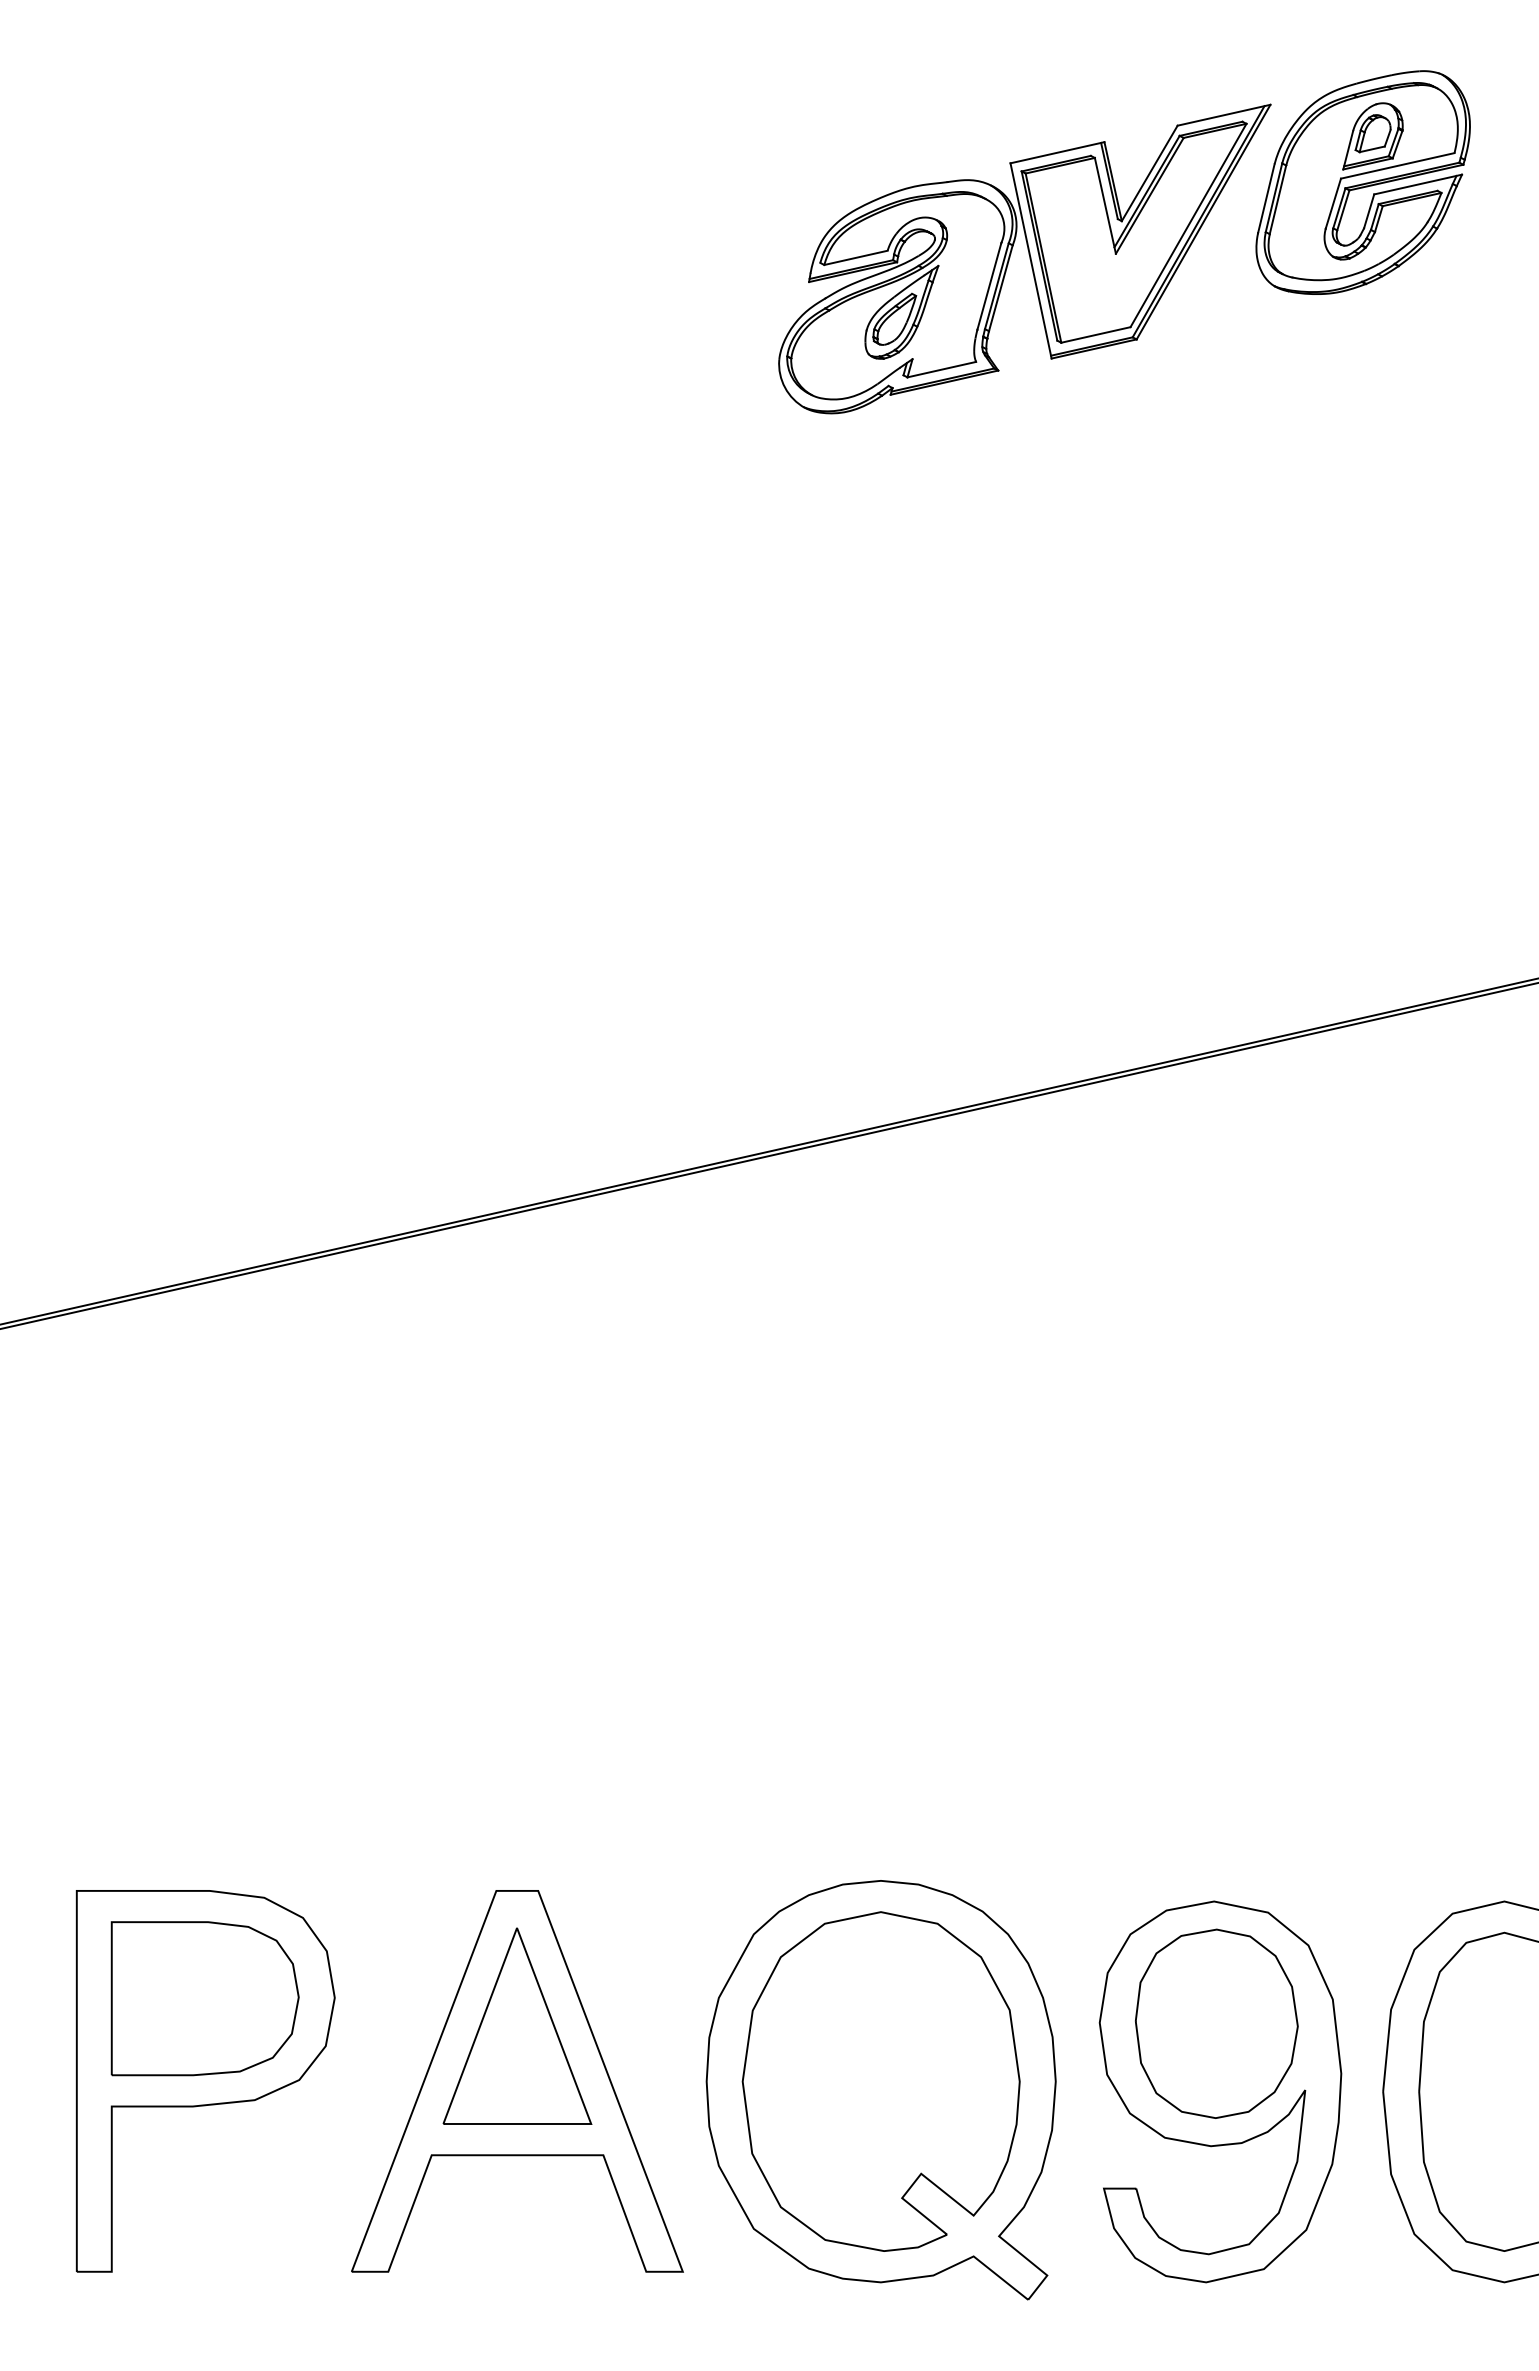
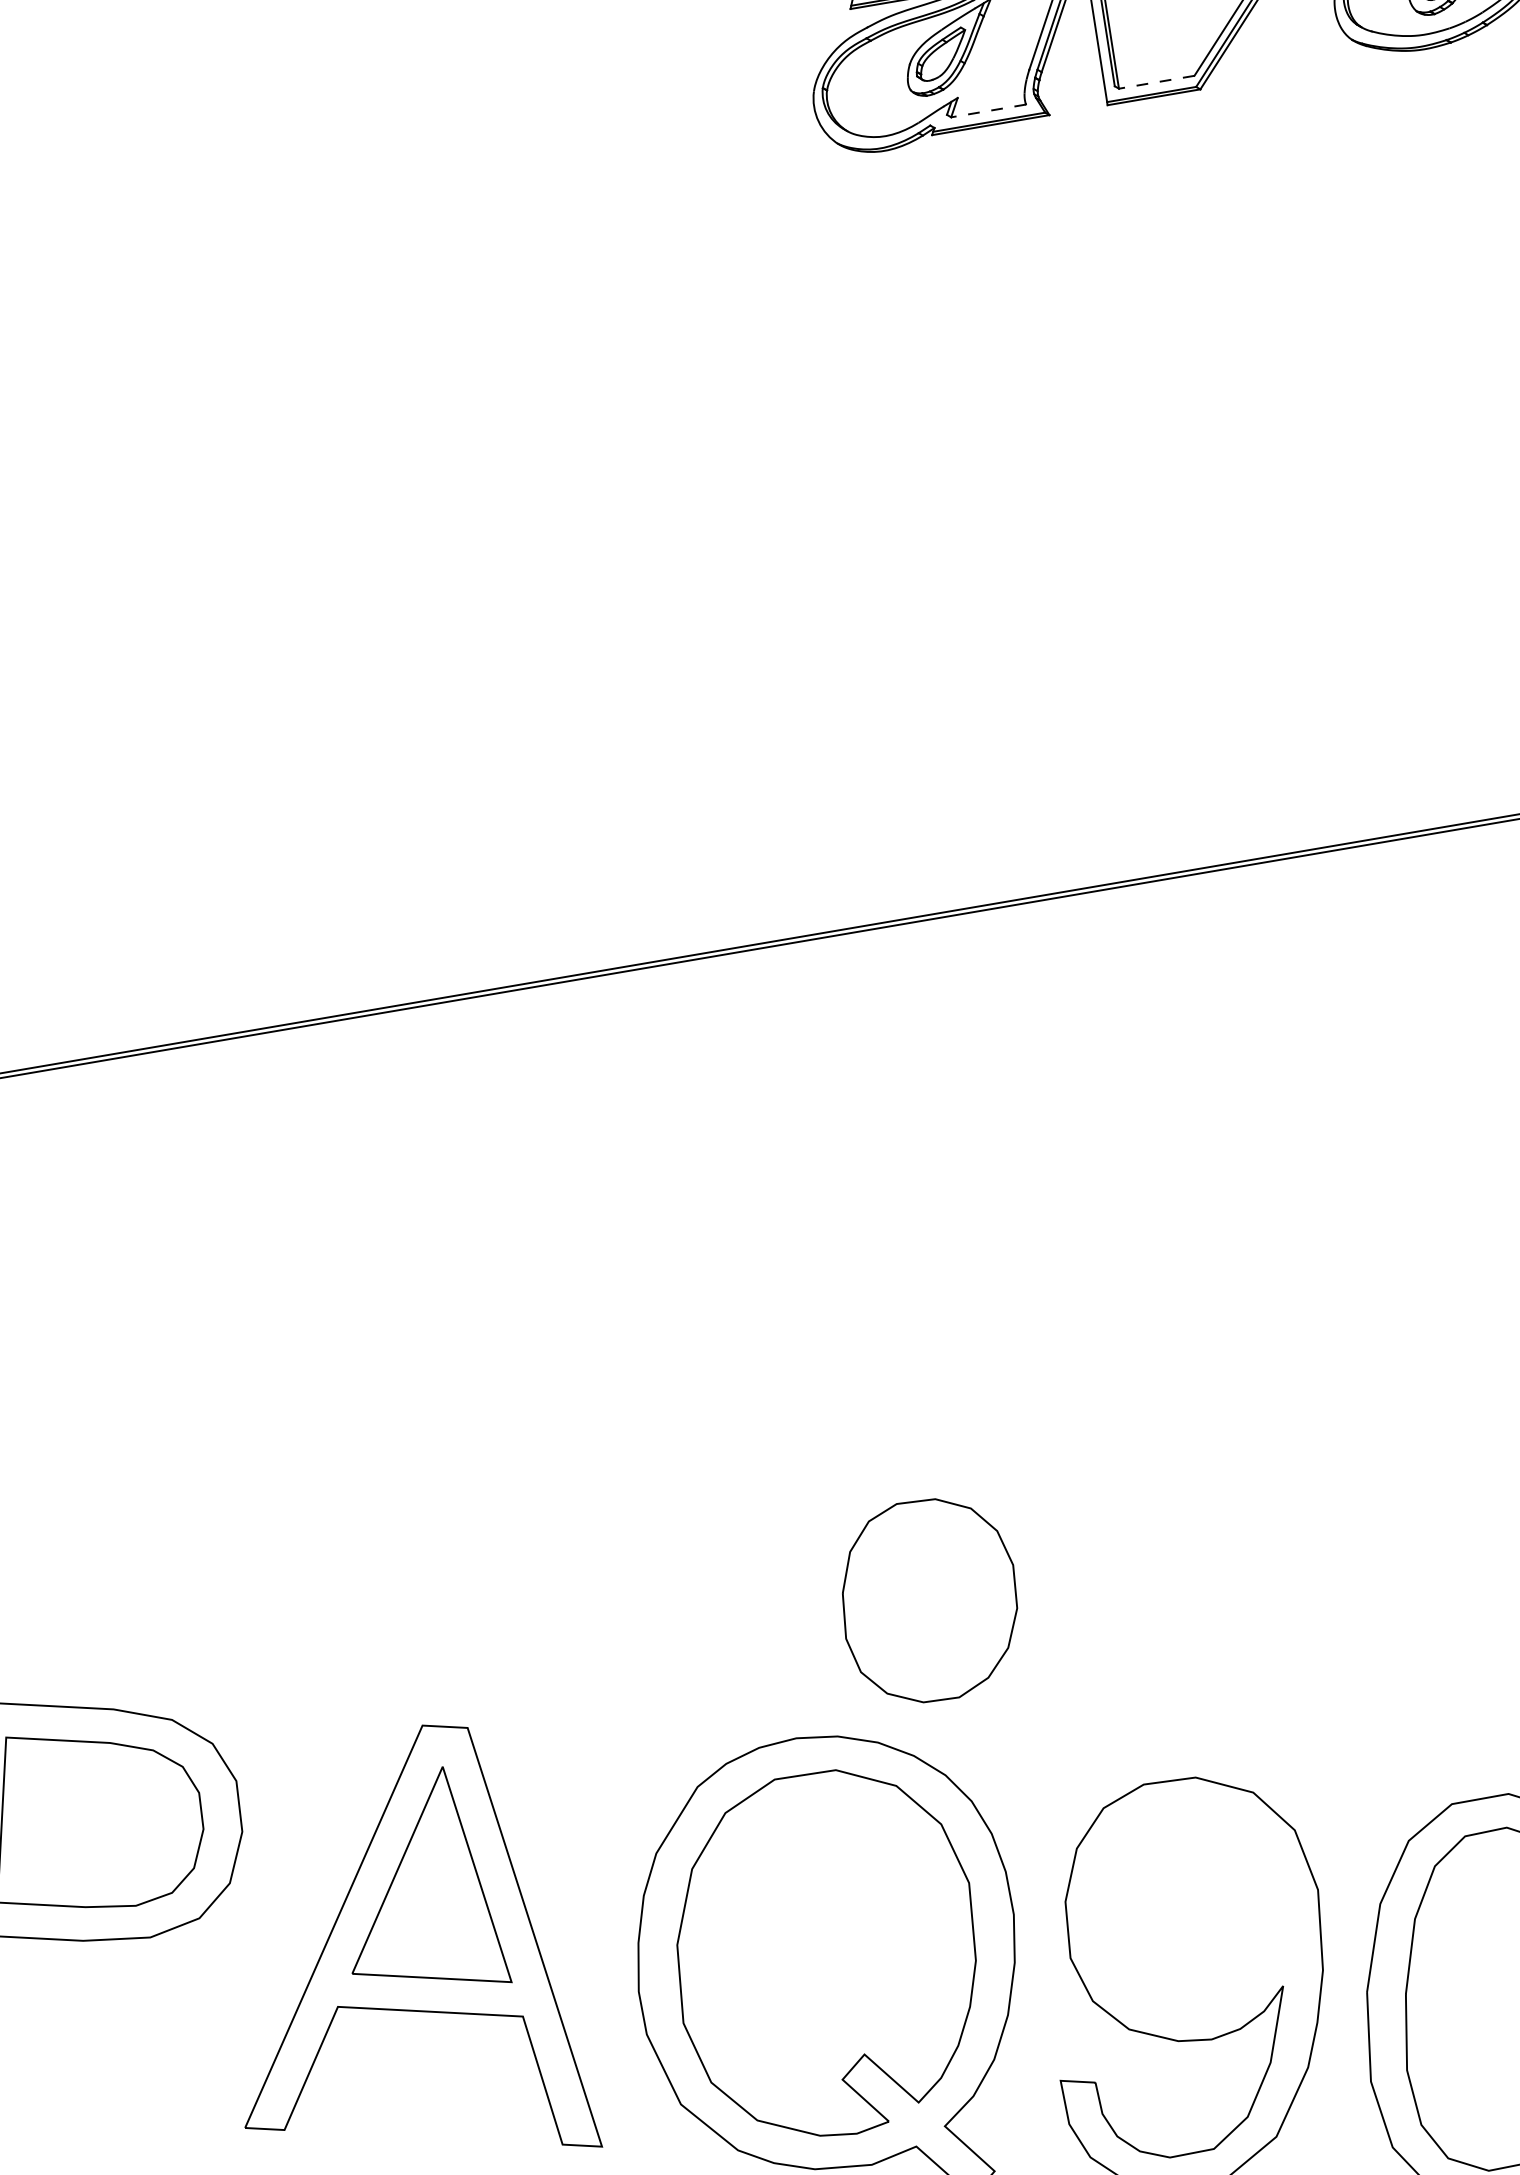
line: (1095, 335) -> (1156, 82), solid -> dashed
line: (941, 369) -> (988, 110), solid -> dashed
part: (1216, 2023) -> (929, 1600), moved

